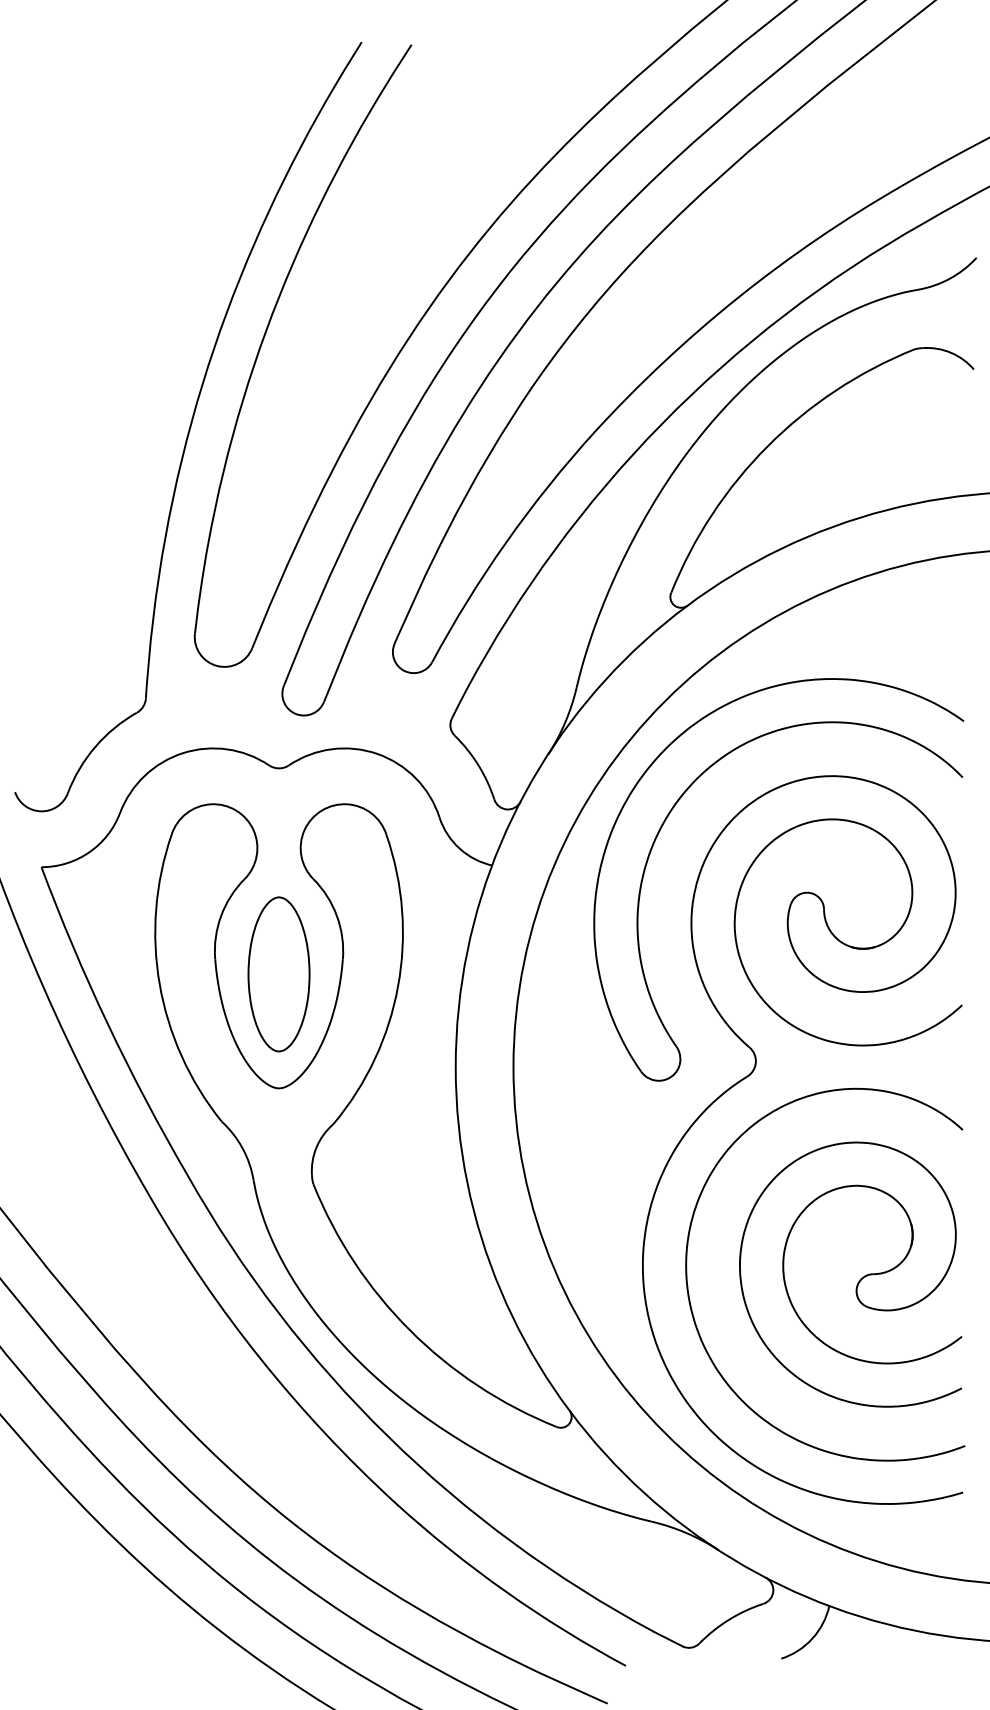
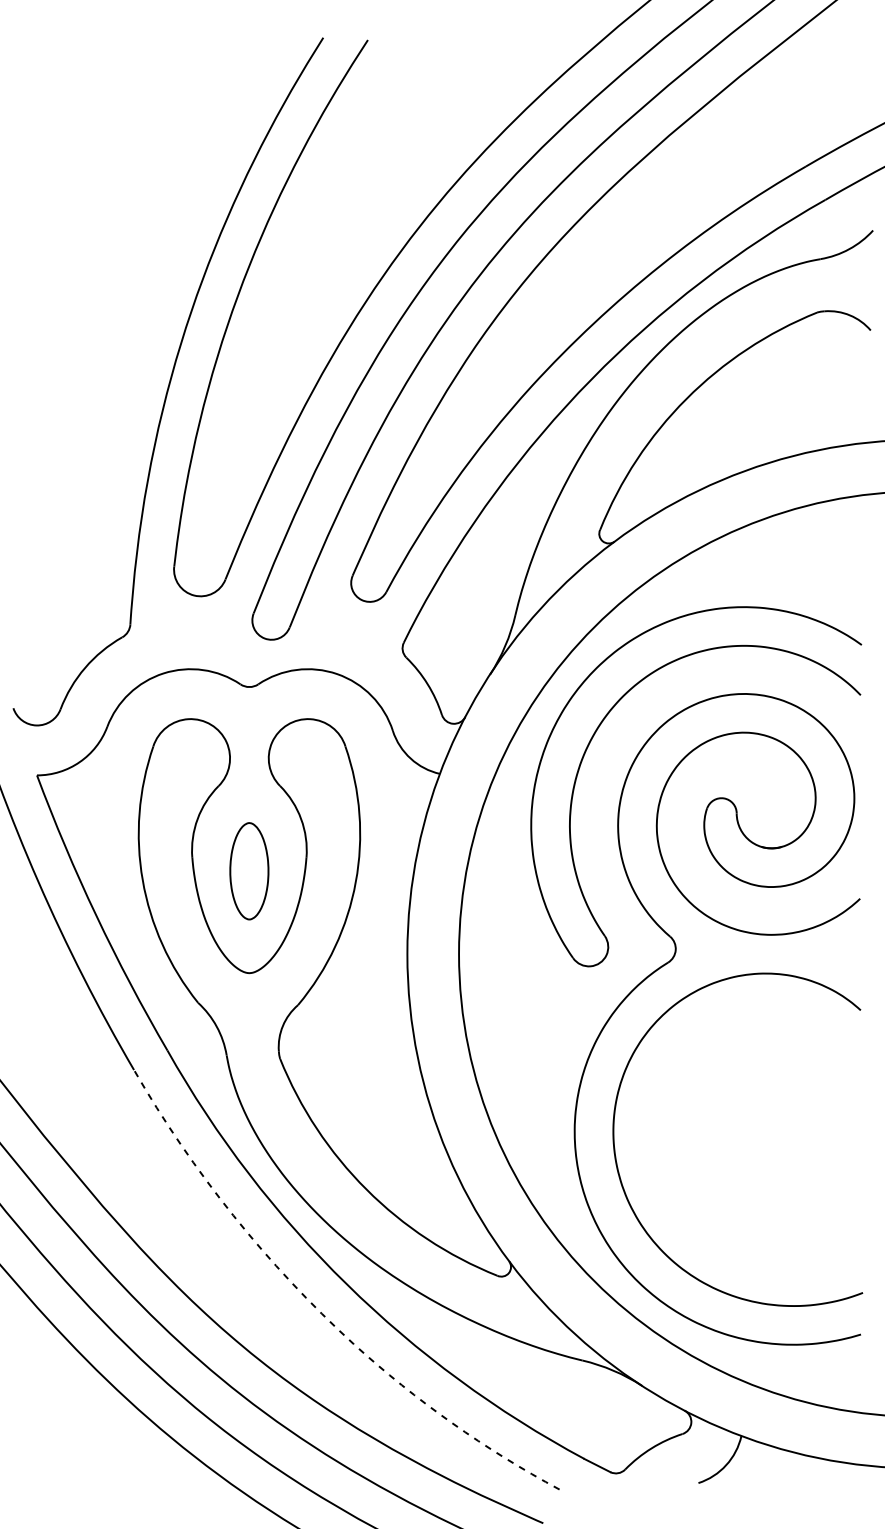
part: (278, 974) -> (248, 871), size x0.7
part: (858, 1281) -> (767, 1145), removed
line: (354, 1463) -> (316, 1308), solid -> dashed

